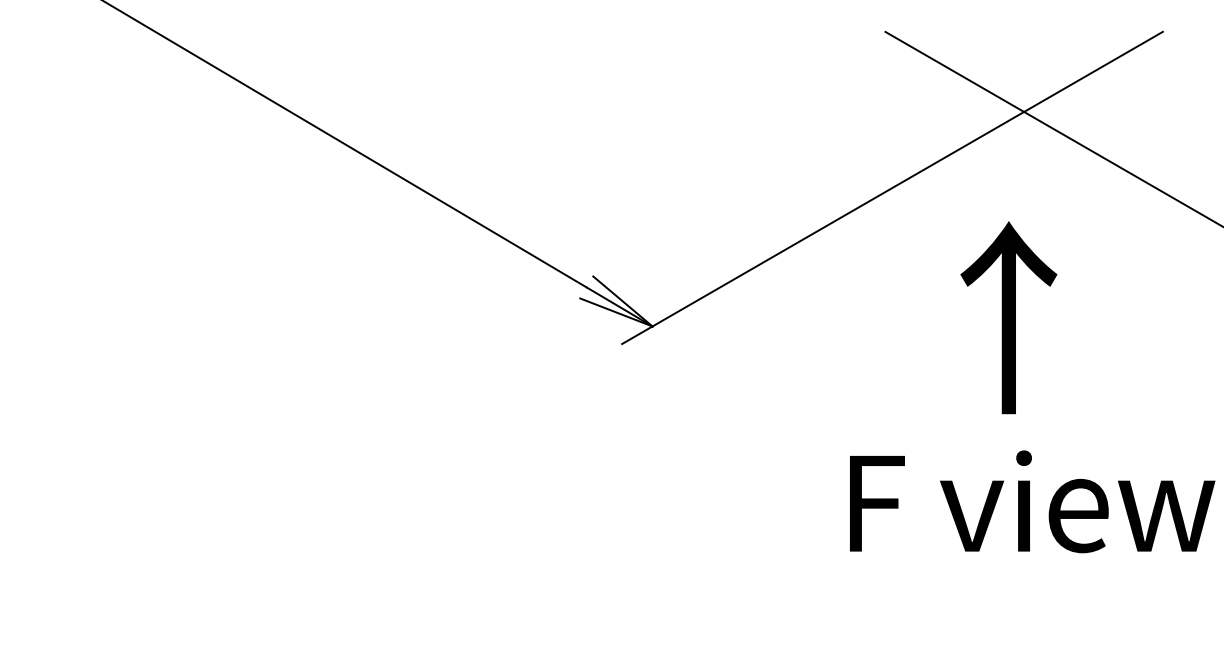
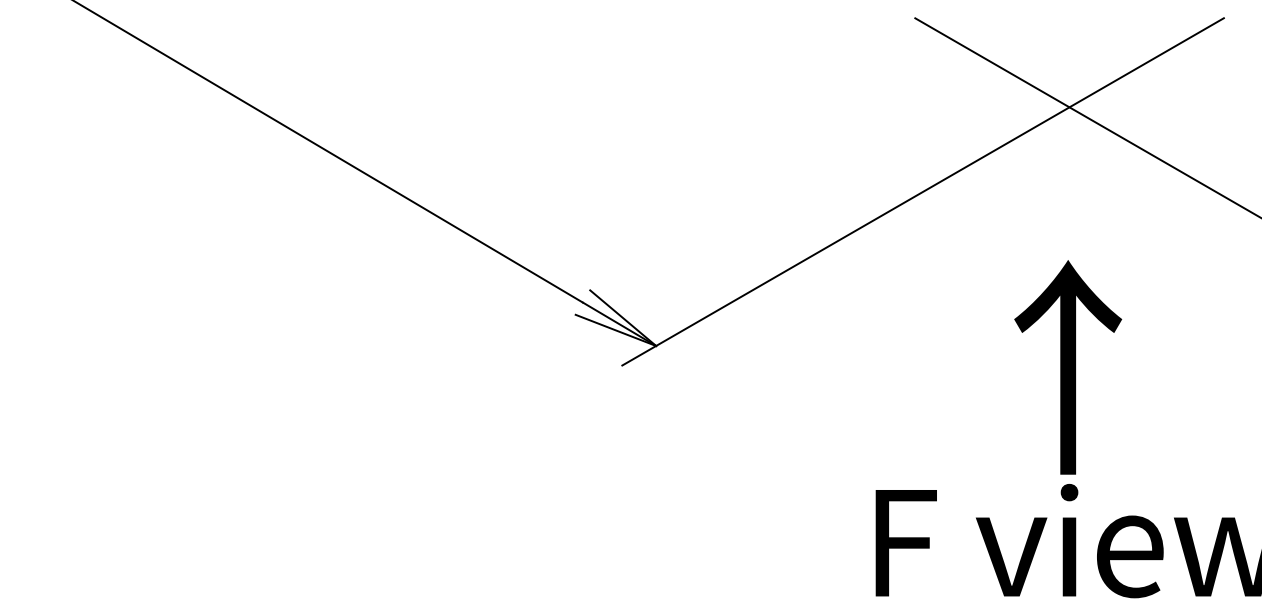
text: (1008, 317) -> (1067, 367), moved

